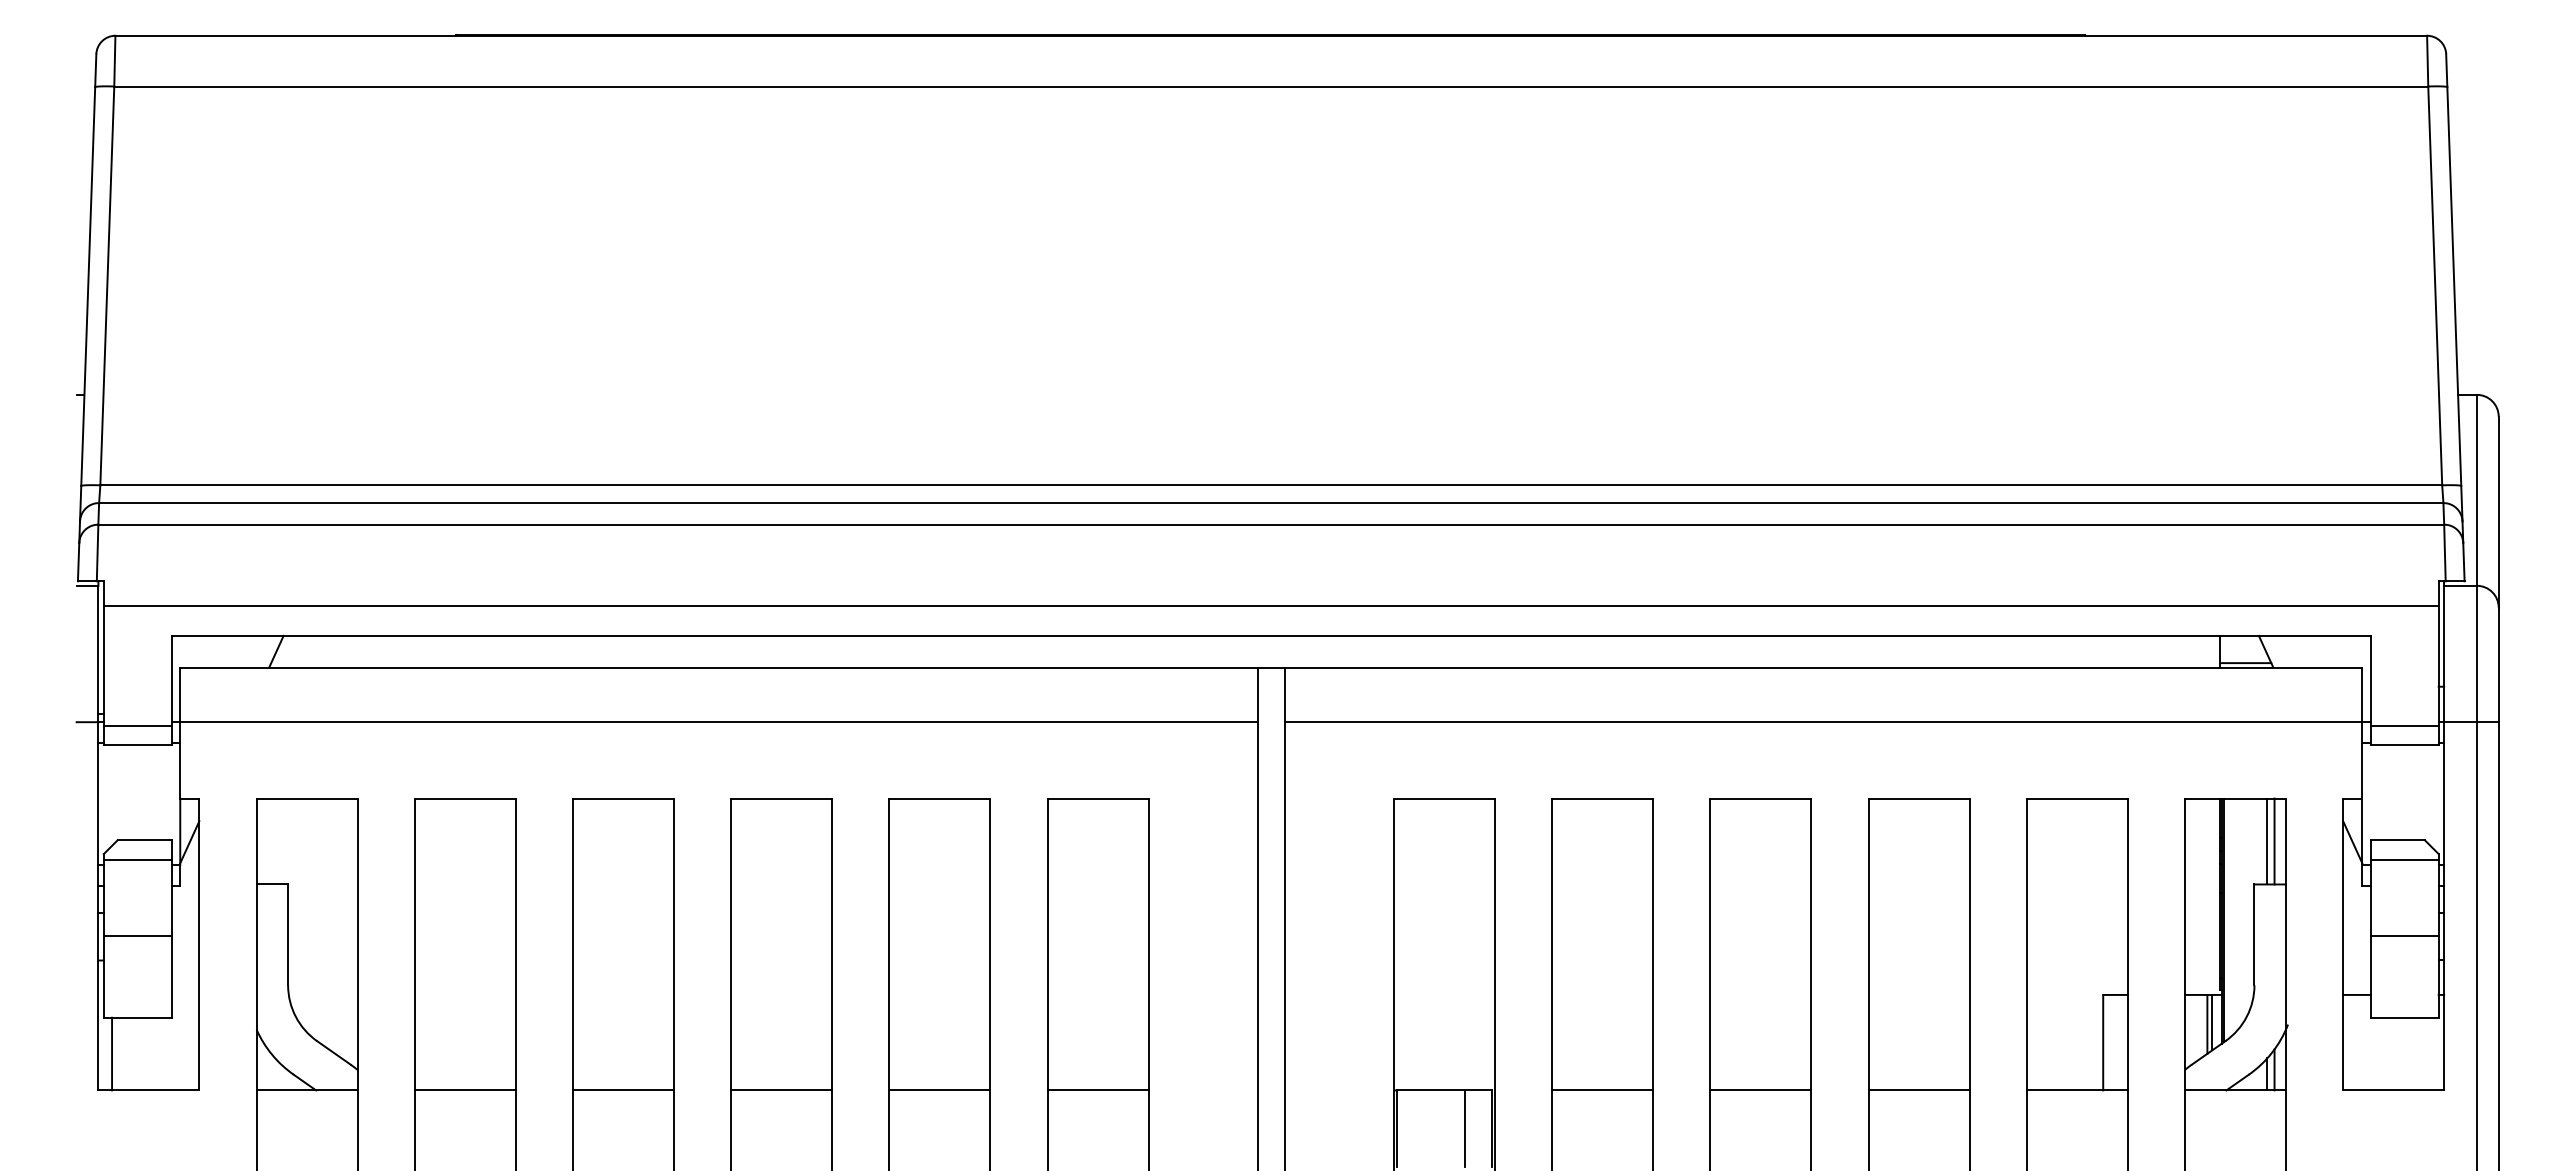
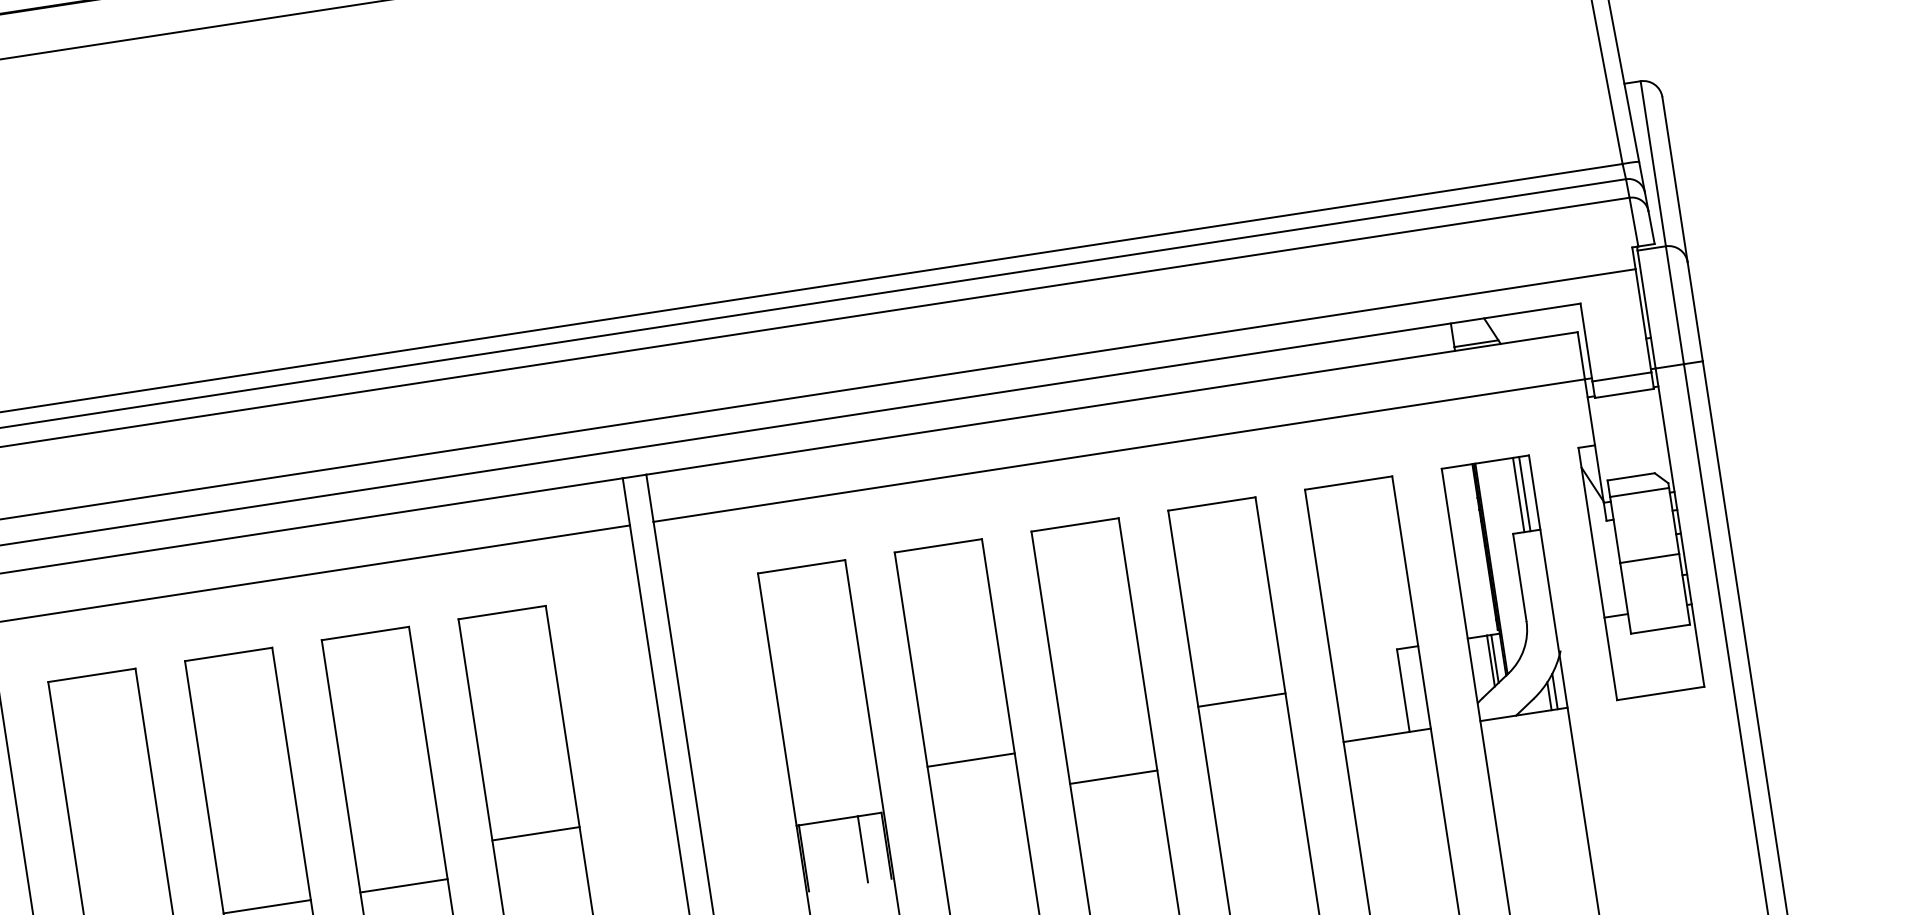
line: (1097, 1090) -> (535, 833), moved
line: (1602, 1090) -> (970, 760), moved
line: (1918, 1090) -> (1241, 700), moved

